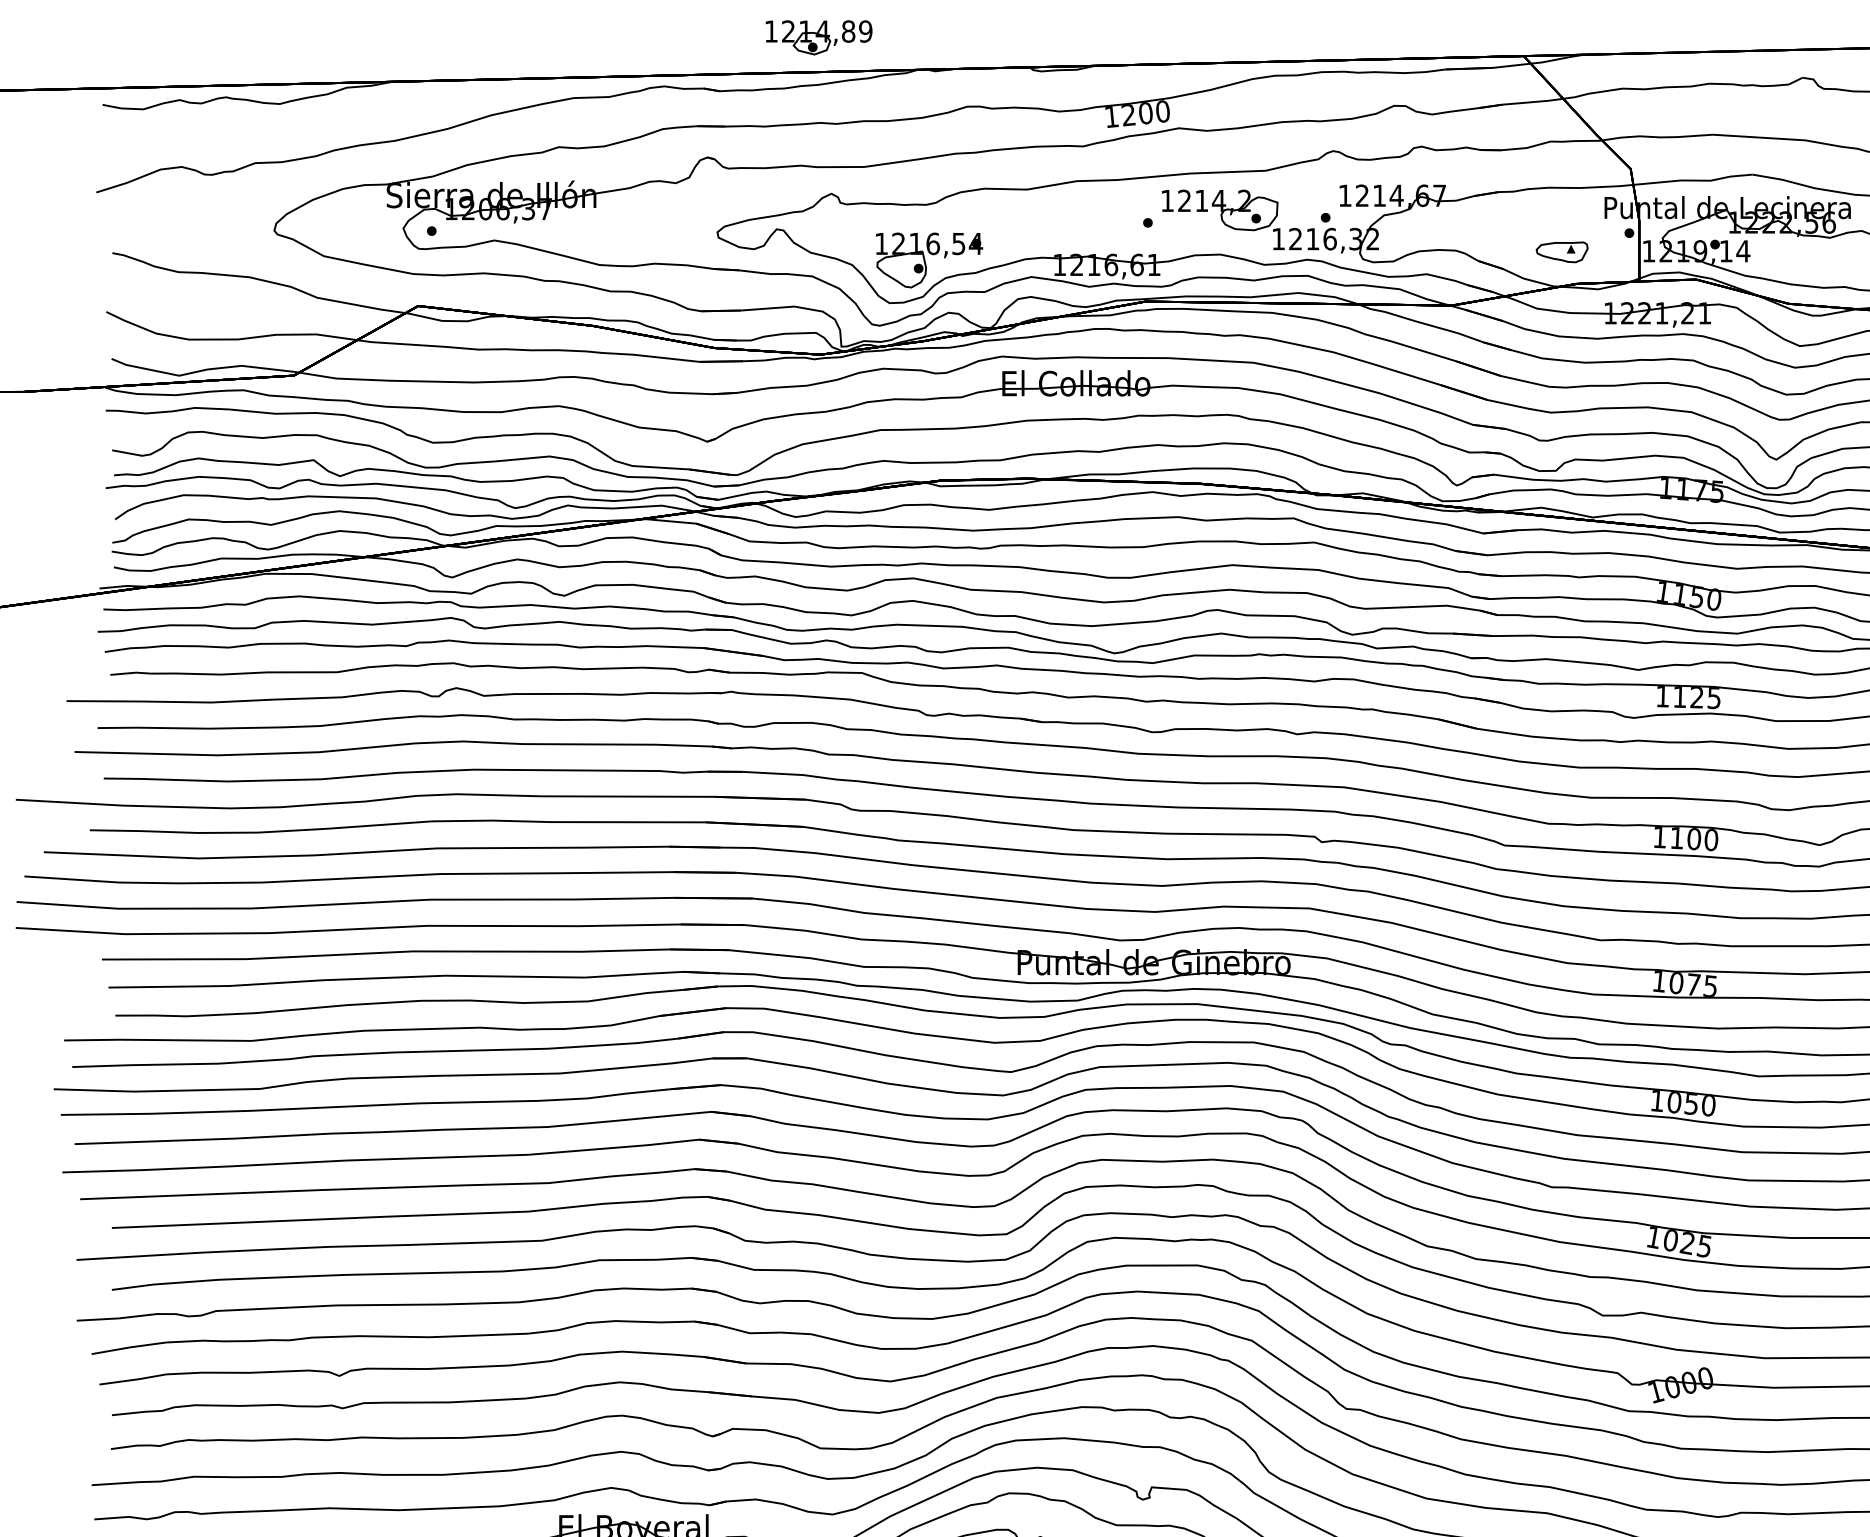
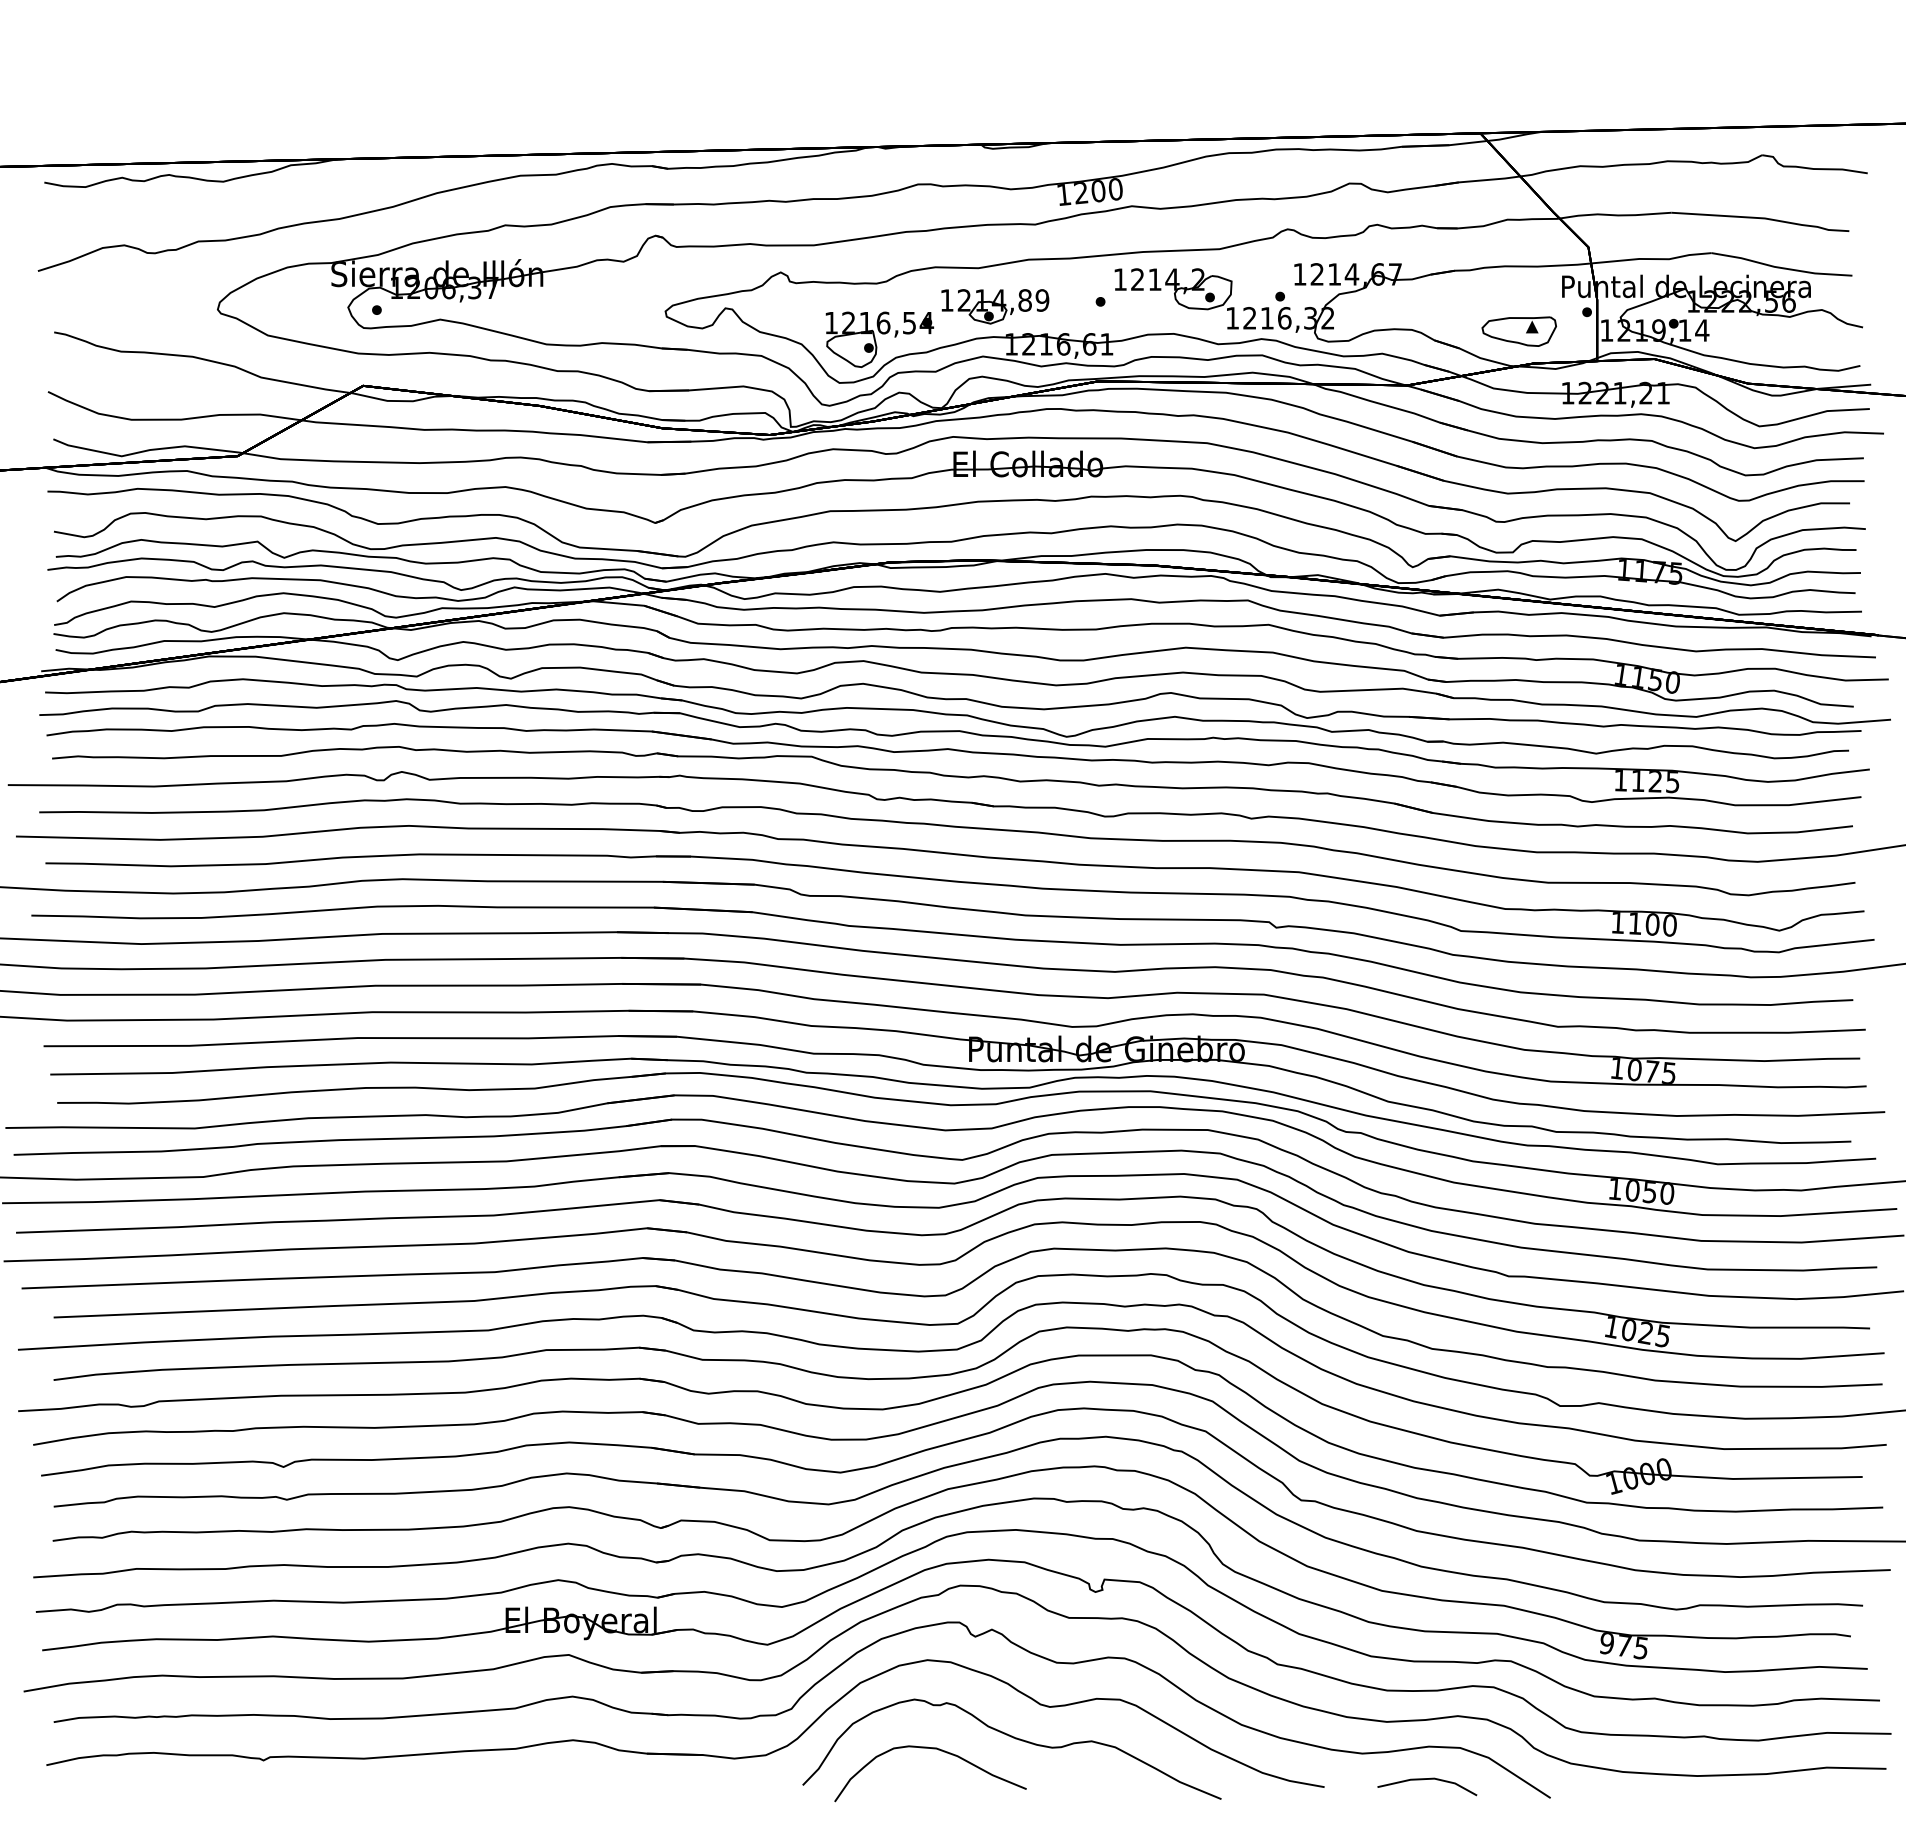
part: (819, 37) -> (995, 306), moved
part: (1561, 252) -> (1518, 331), size x1.43

